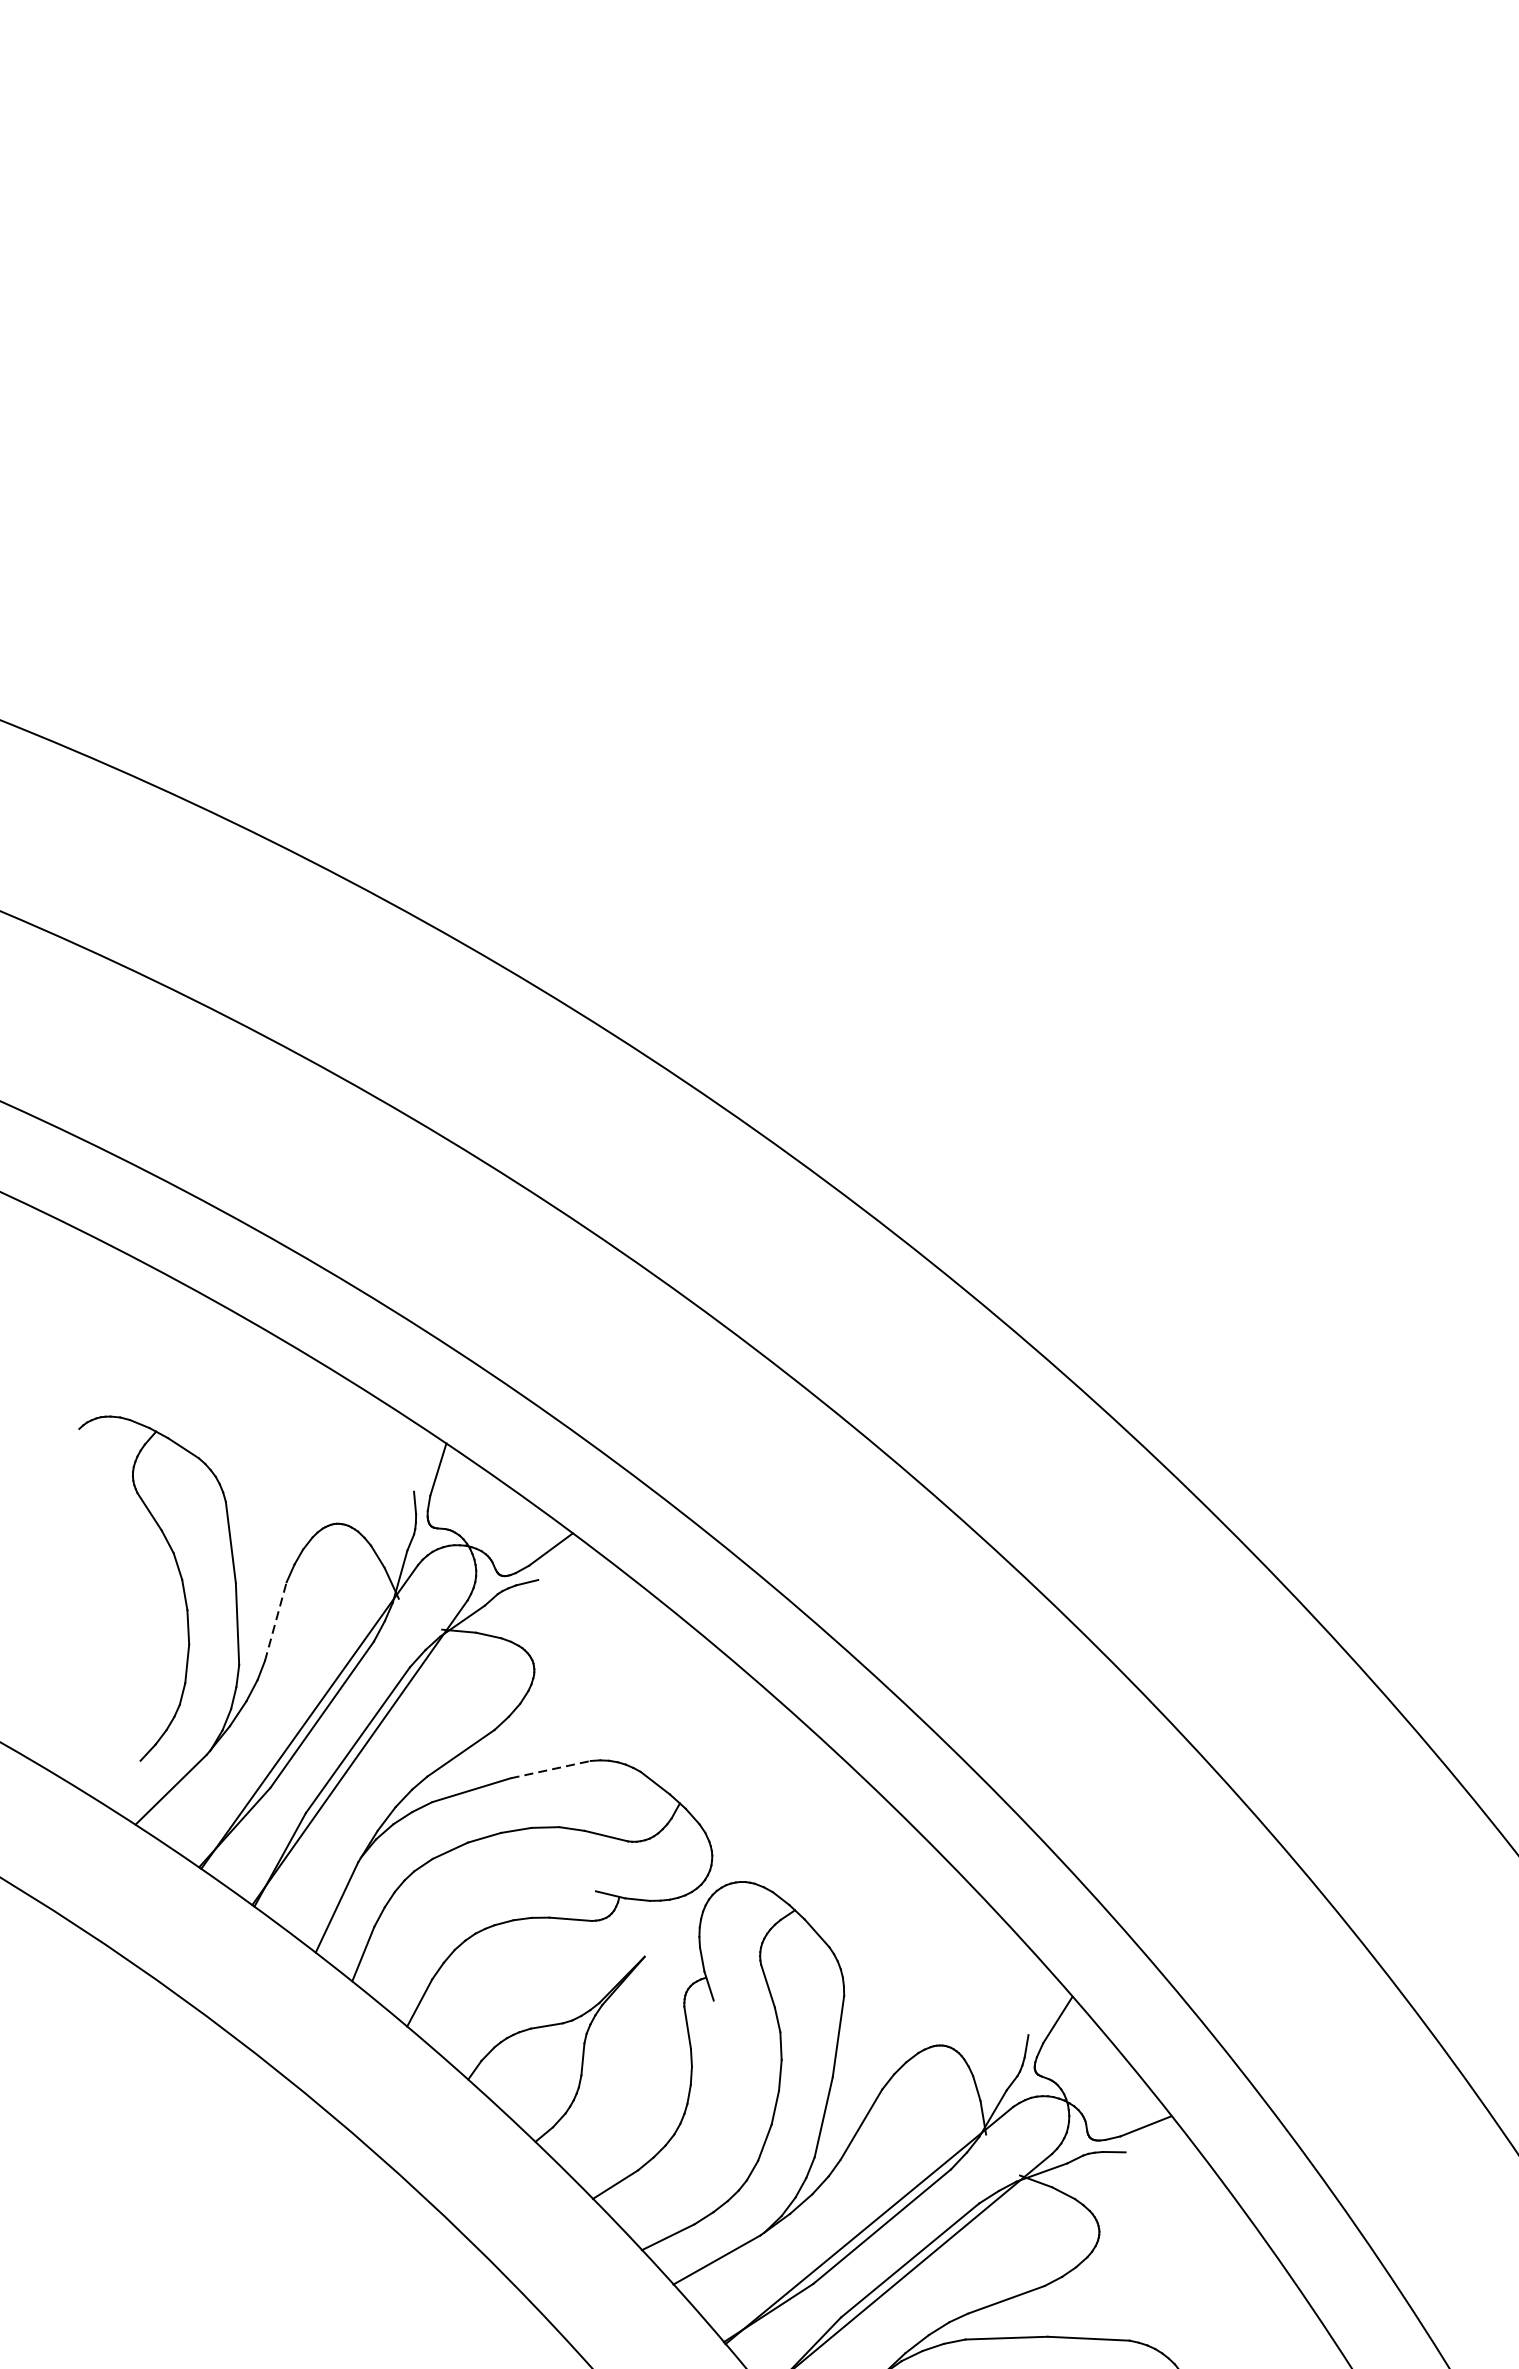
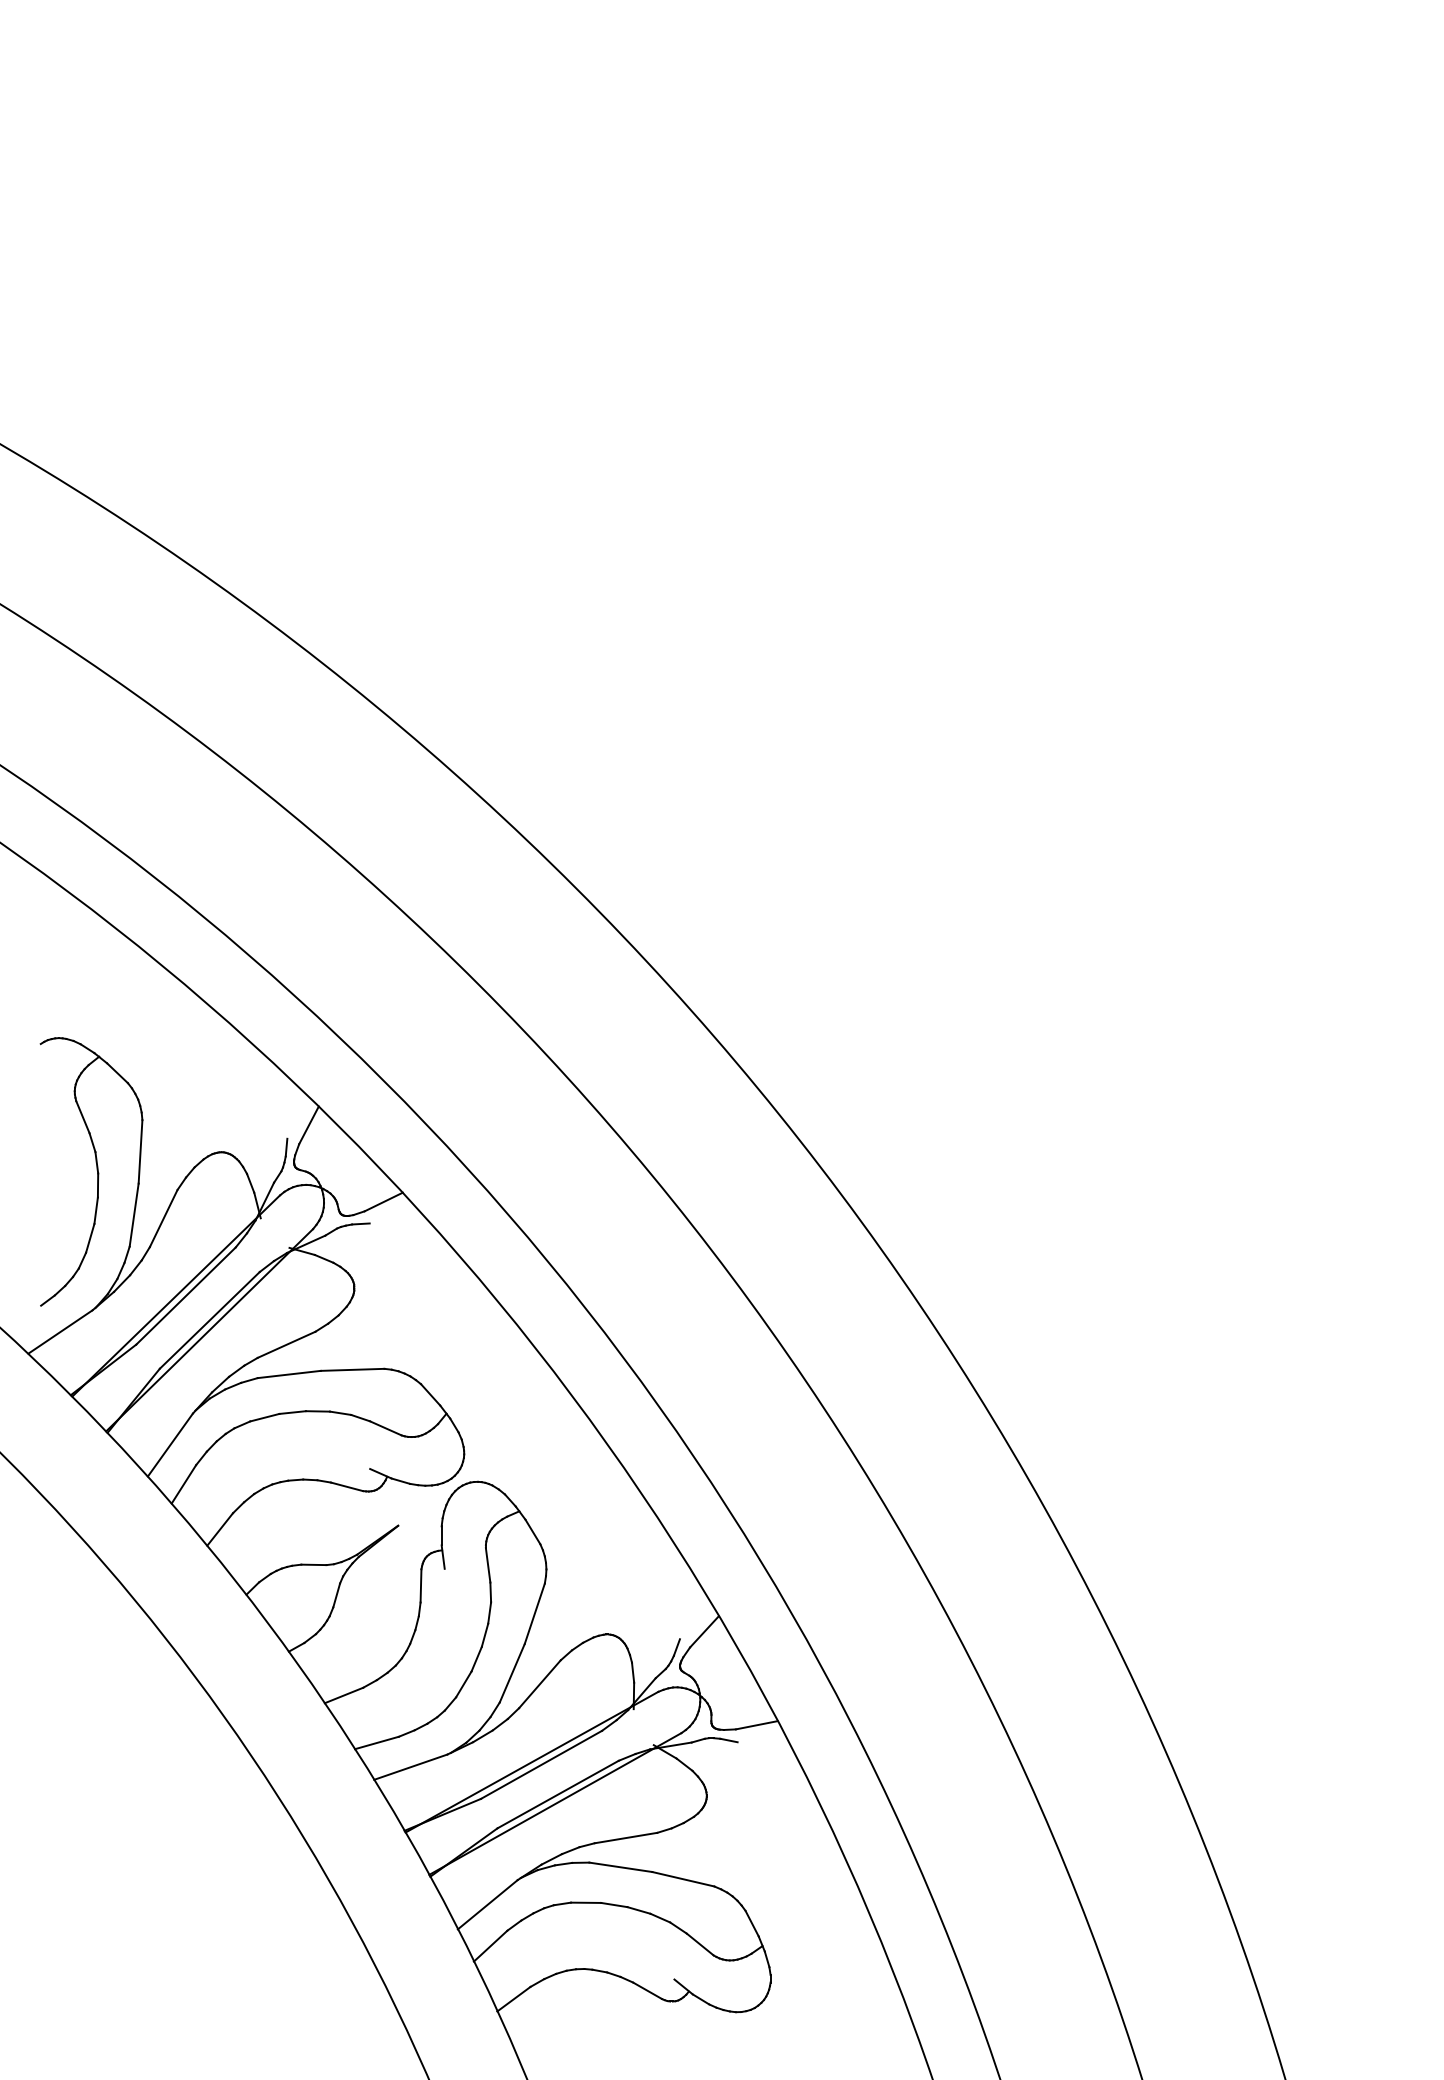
line: (275, 1621) -> (163, 1218), dashed -> solid
line: (550, 1769) -> (352, 1369), dashed -> solid

